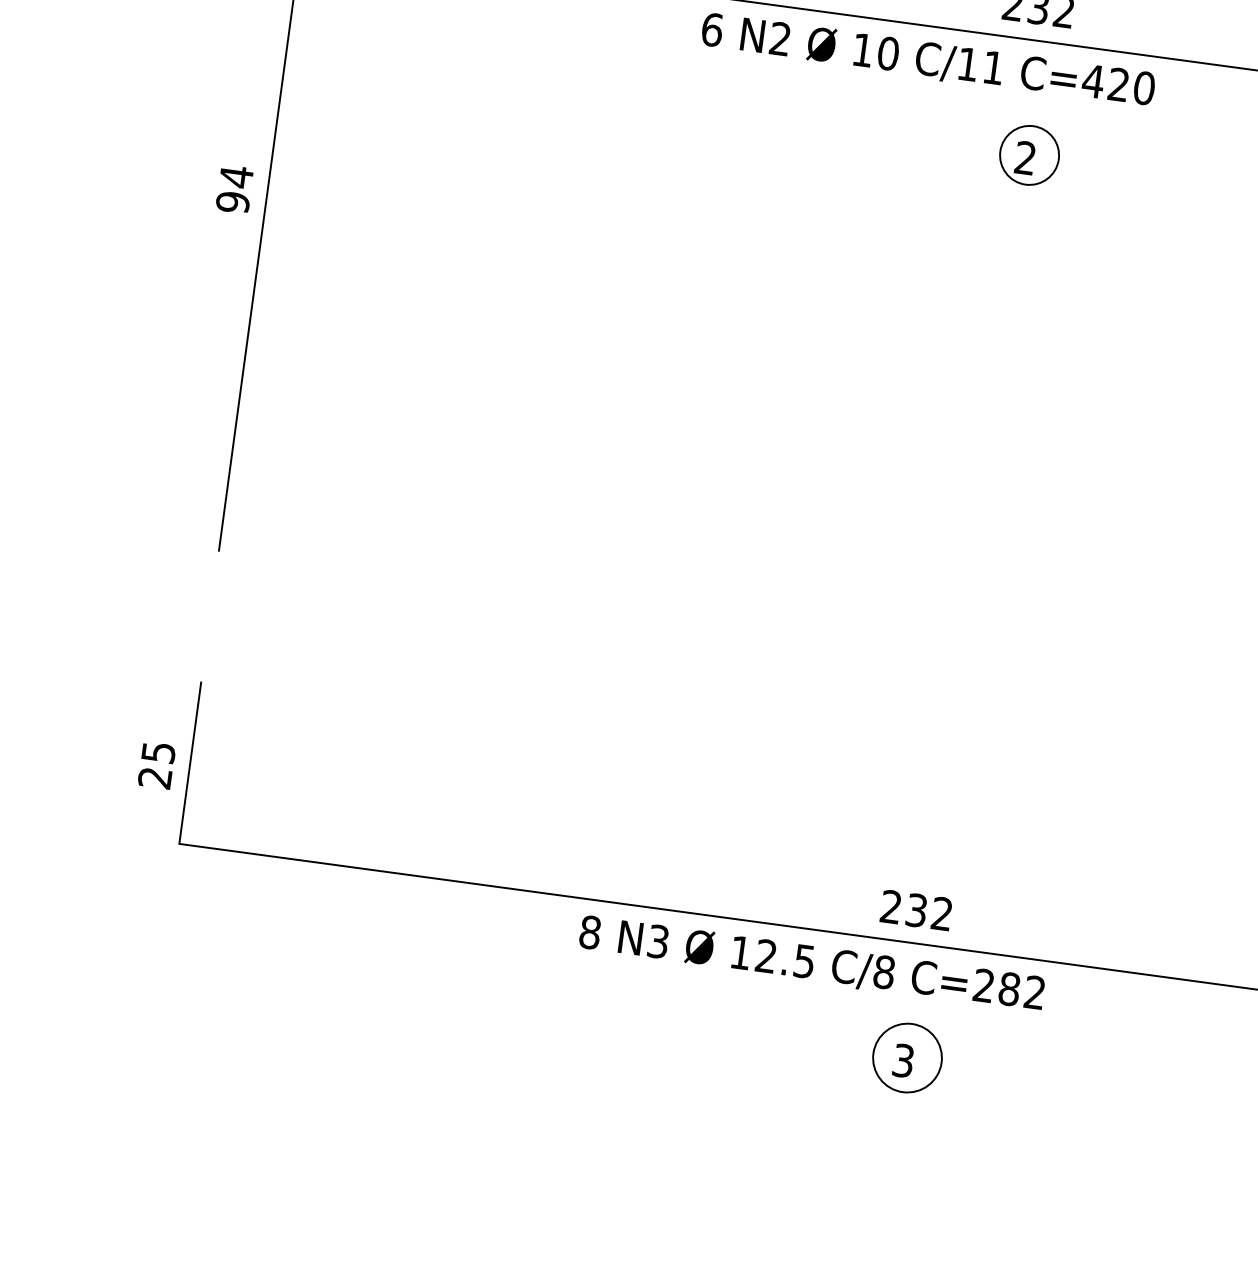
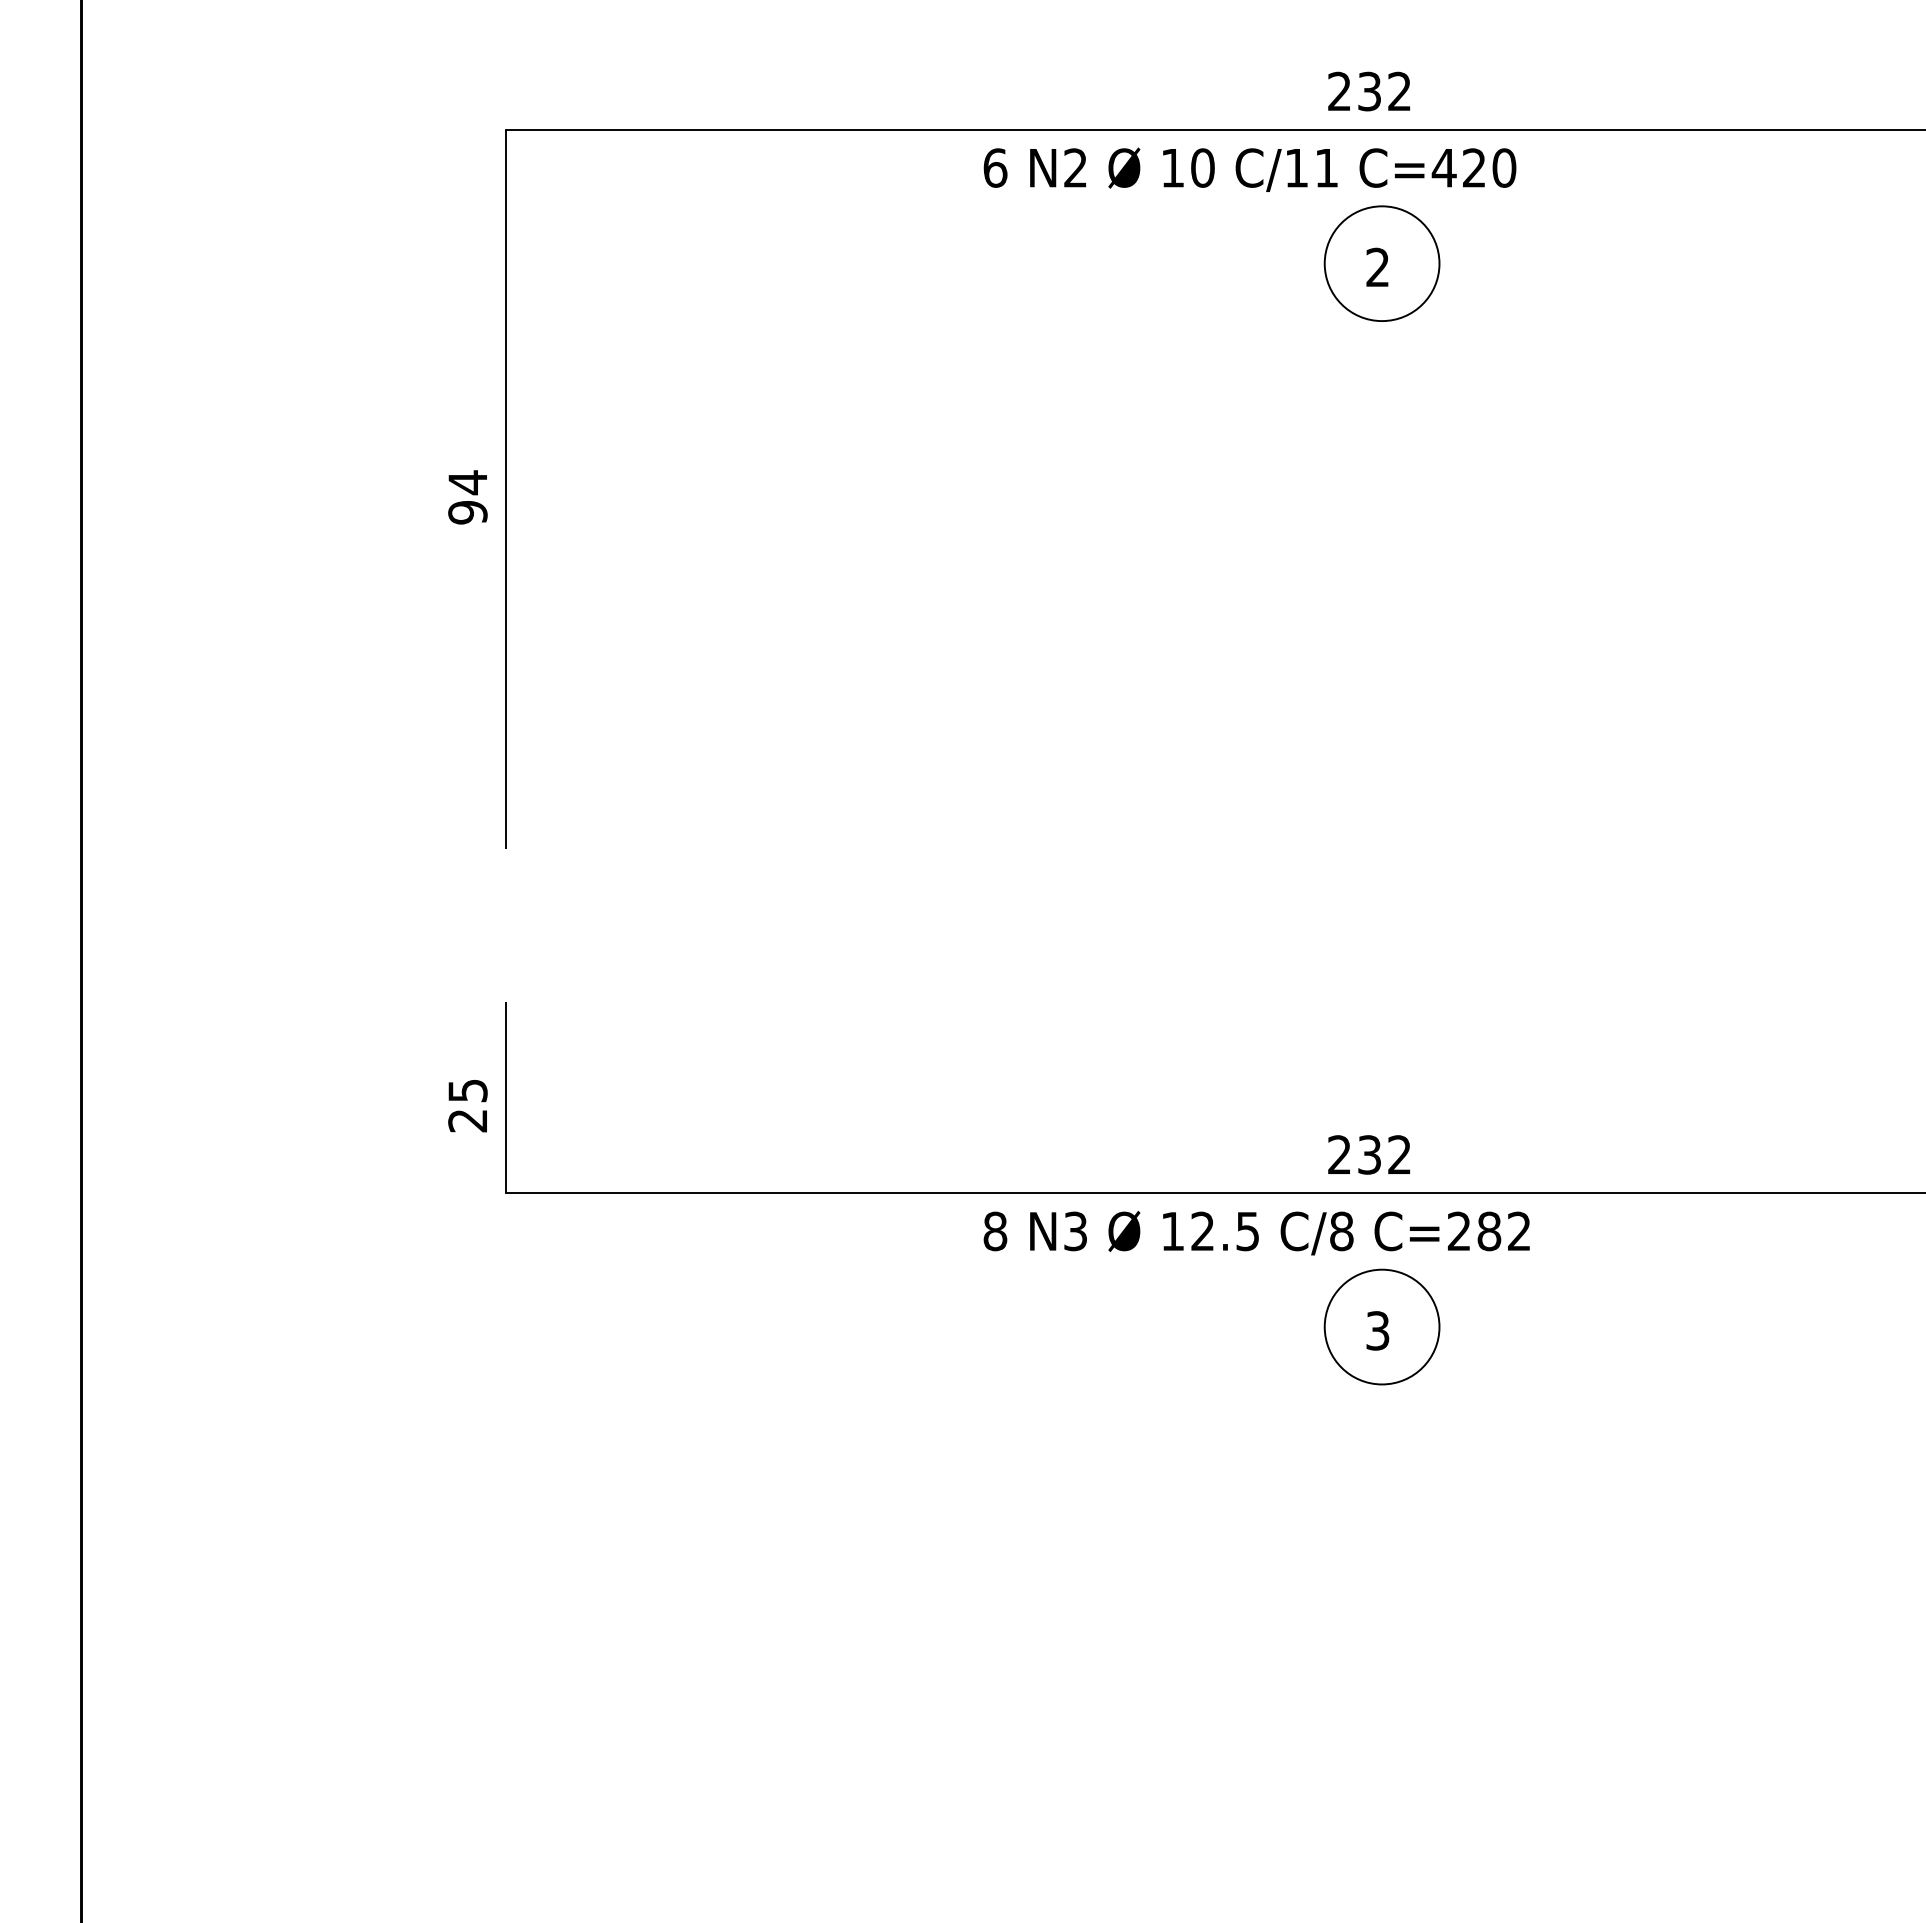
circle: (1029, 155) -> (1381, 263), size x1.67
text: (234, 189) -> (467, 497), moved
circle: (907, 1057) -> (1381, 1326), size x1.43

